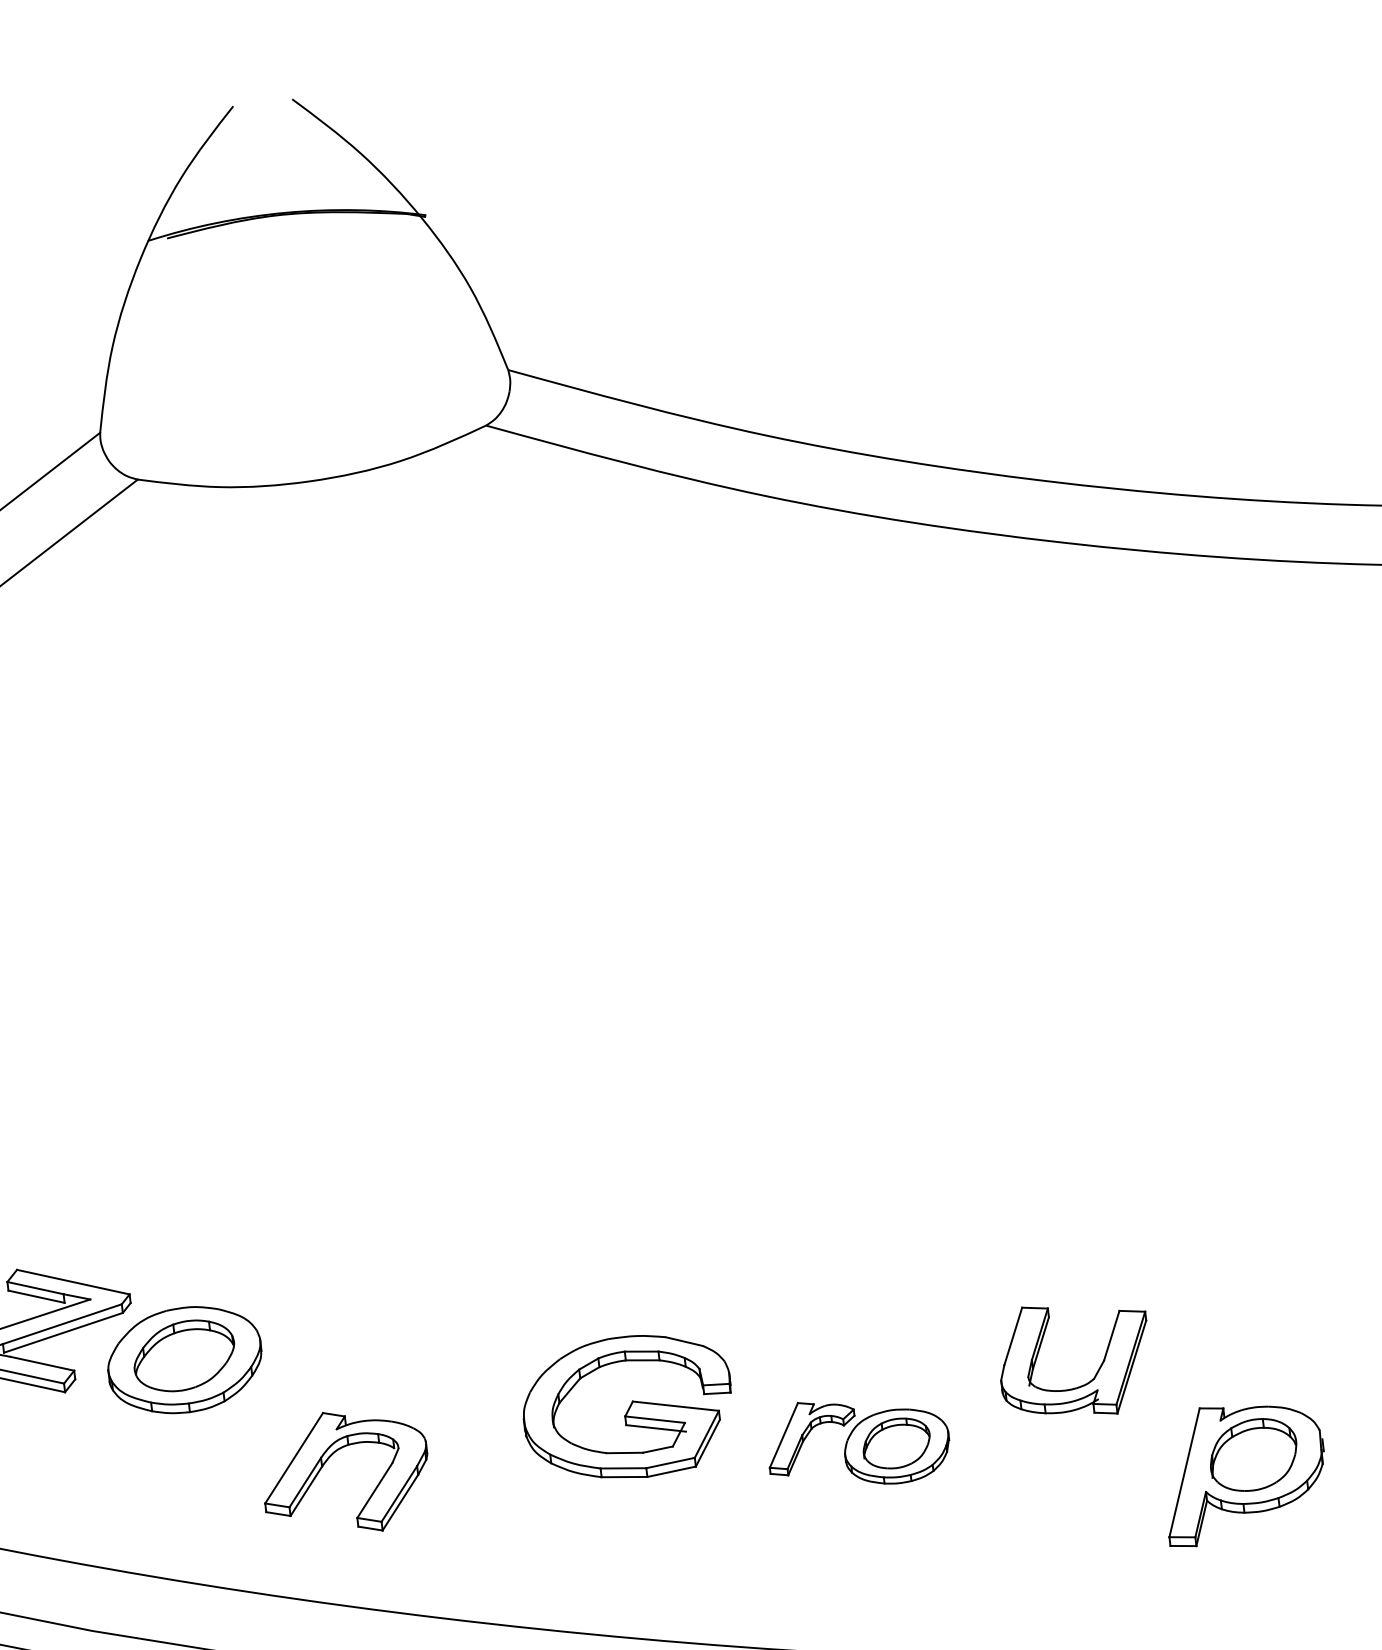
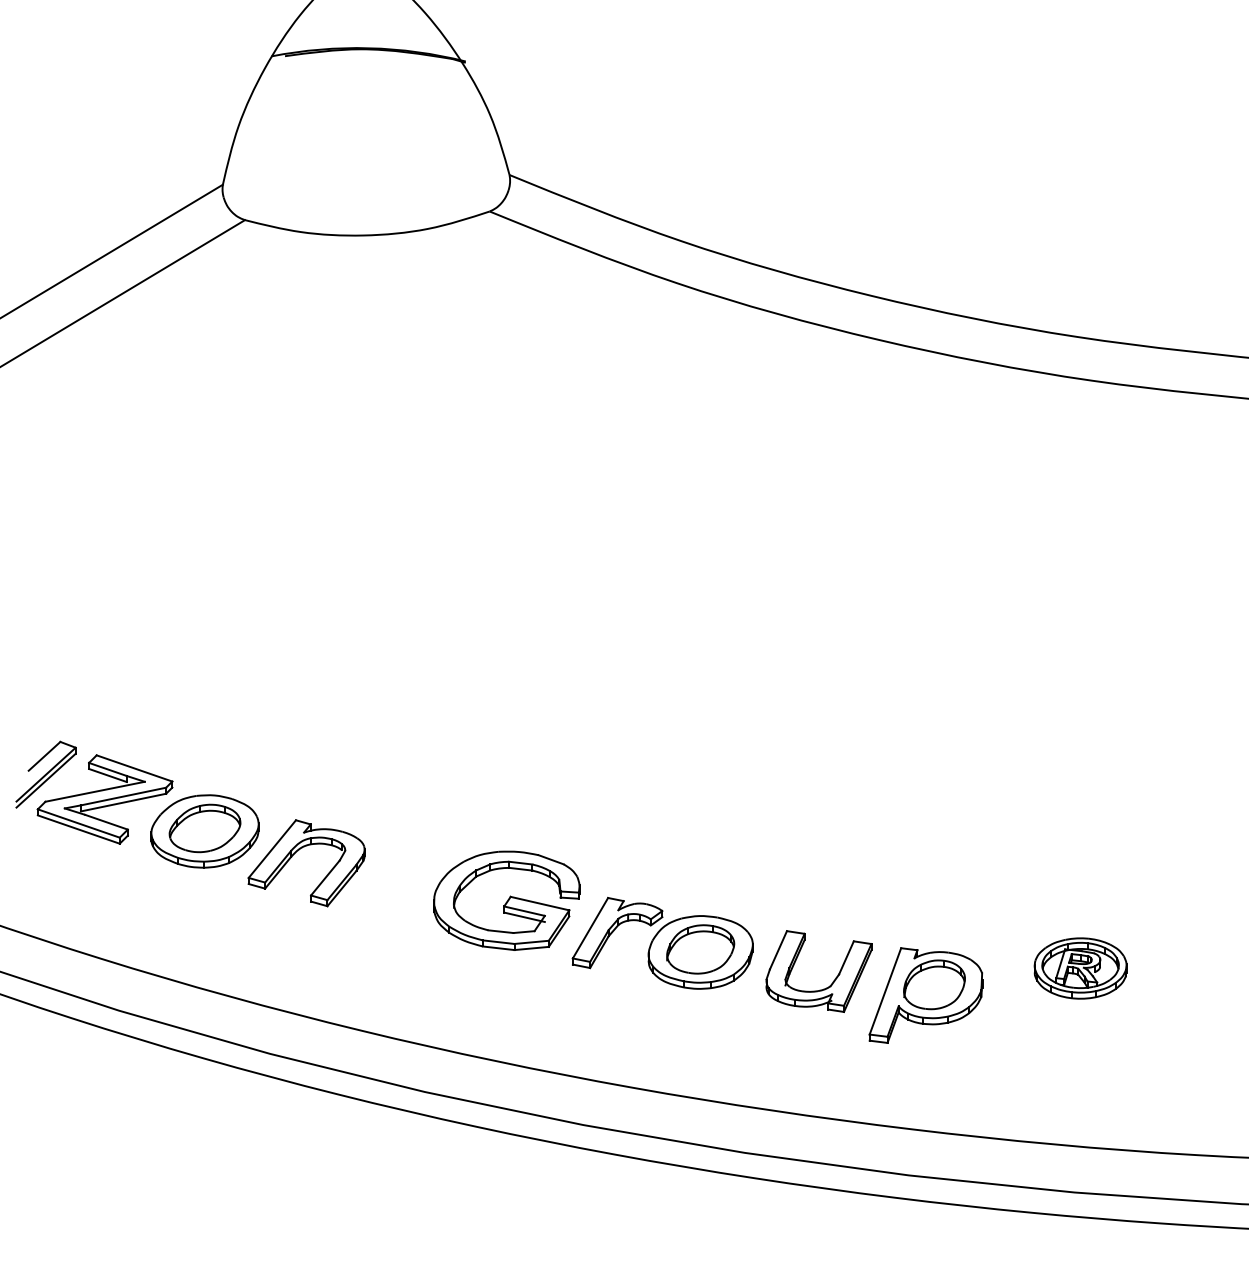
part: (1095, 1371) -> (832, 981), moved
part: (857, 1440) -> (662, 942), size x1.43
part: (333, 1455) -> (299, 850), moved

